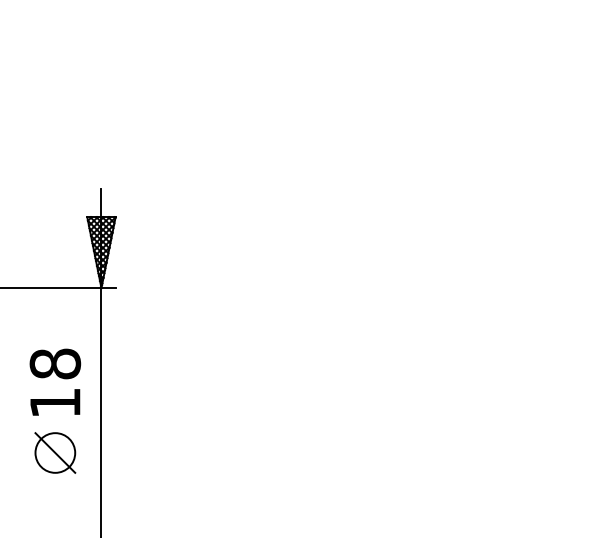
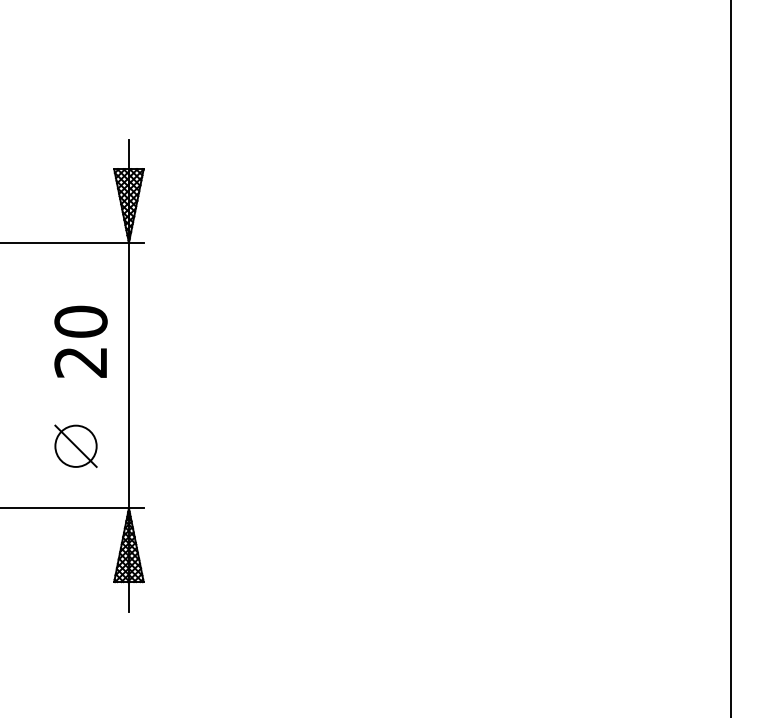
text: (54, 382) -> (80, 341), 18 -> 20
part: (54, 452) -> (75, 445), moved

